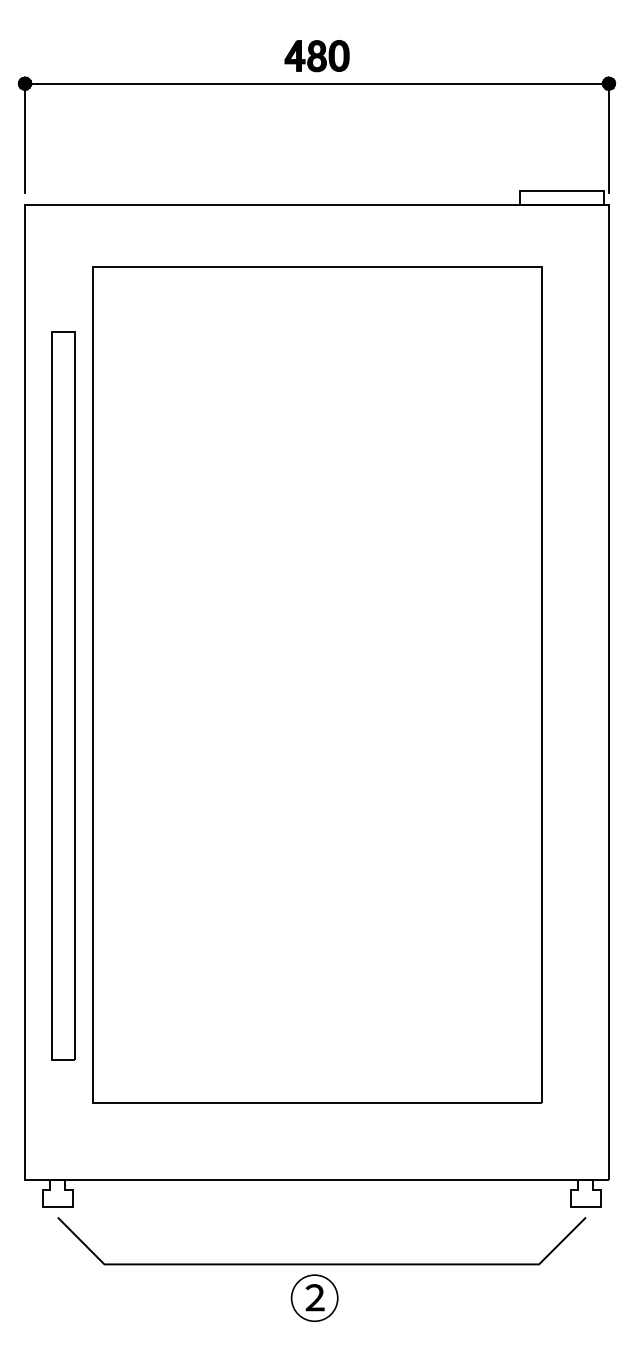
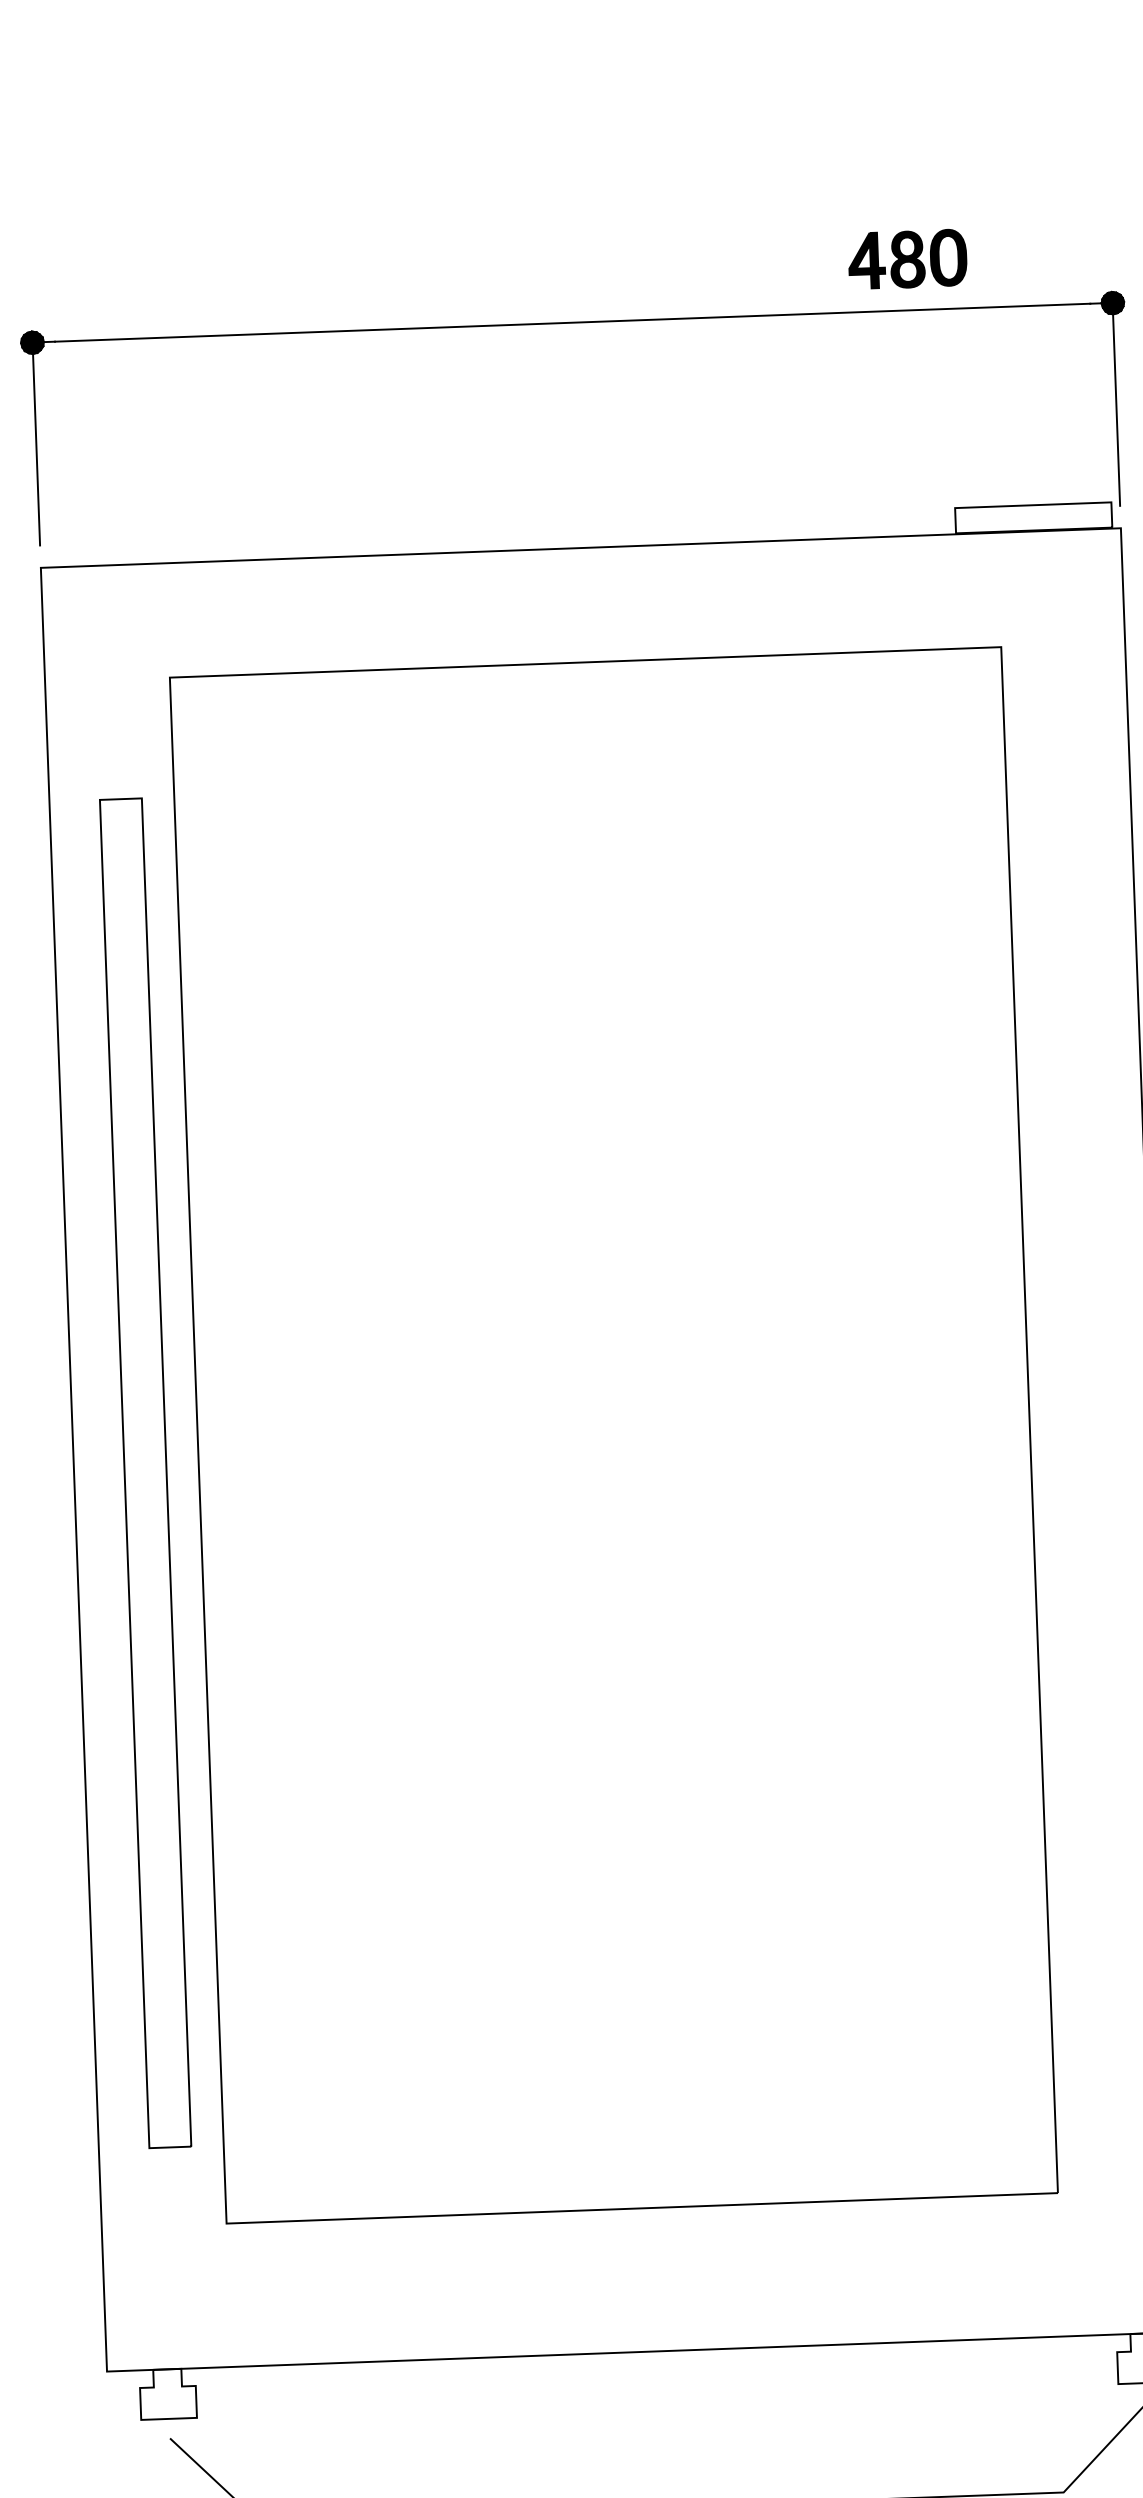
part: (316, 56) -> (906, 260), moved

